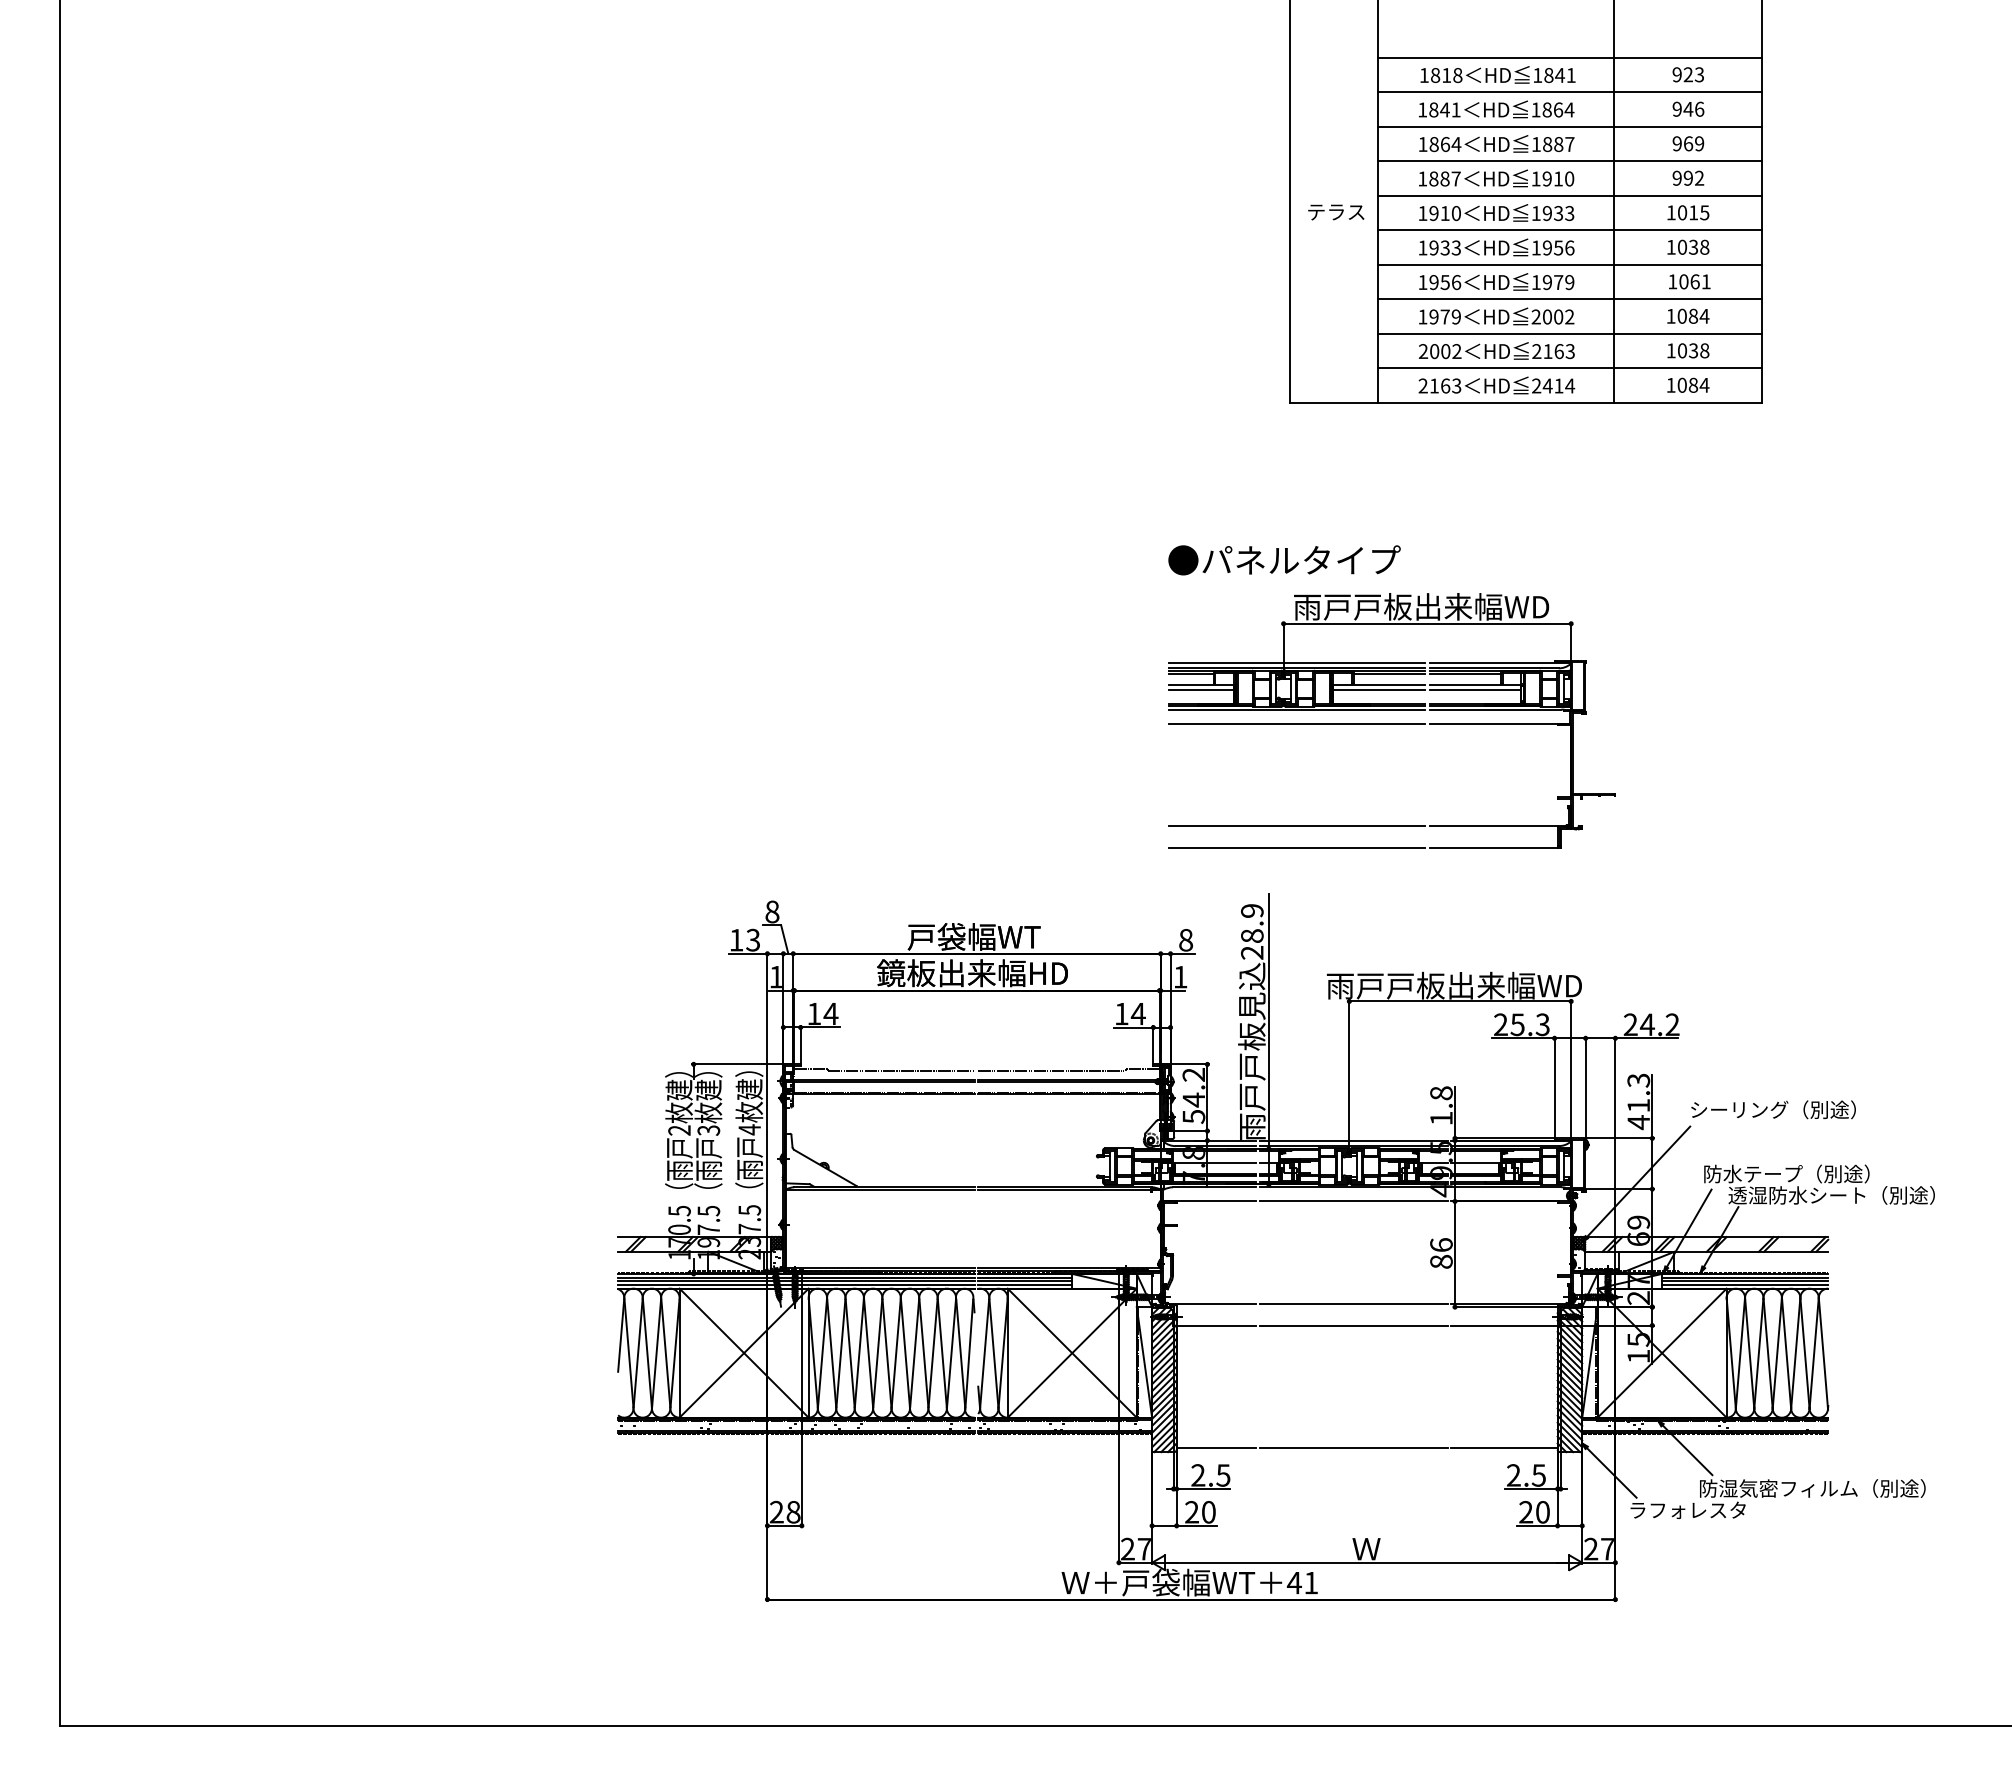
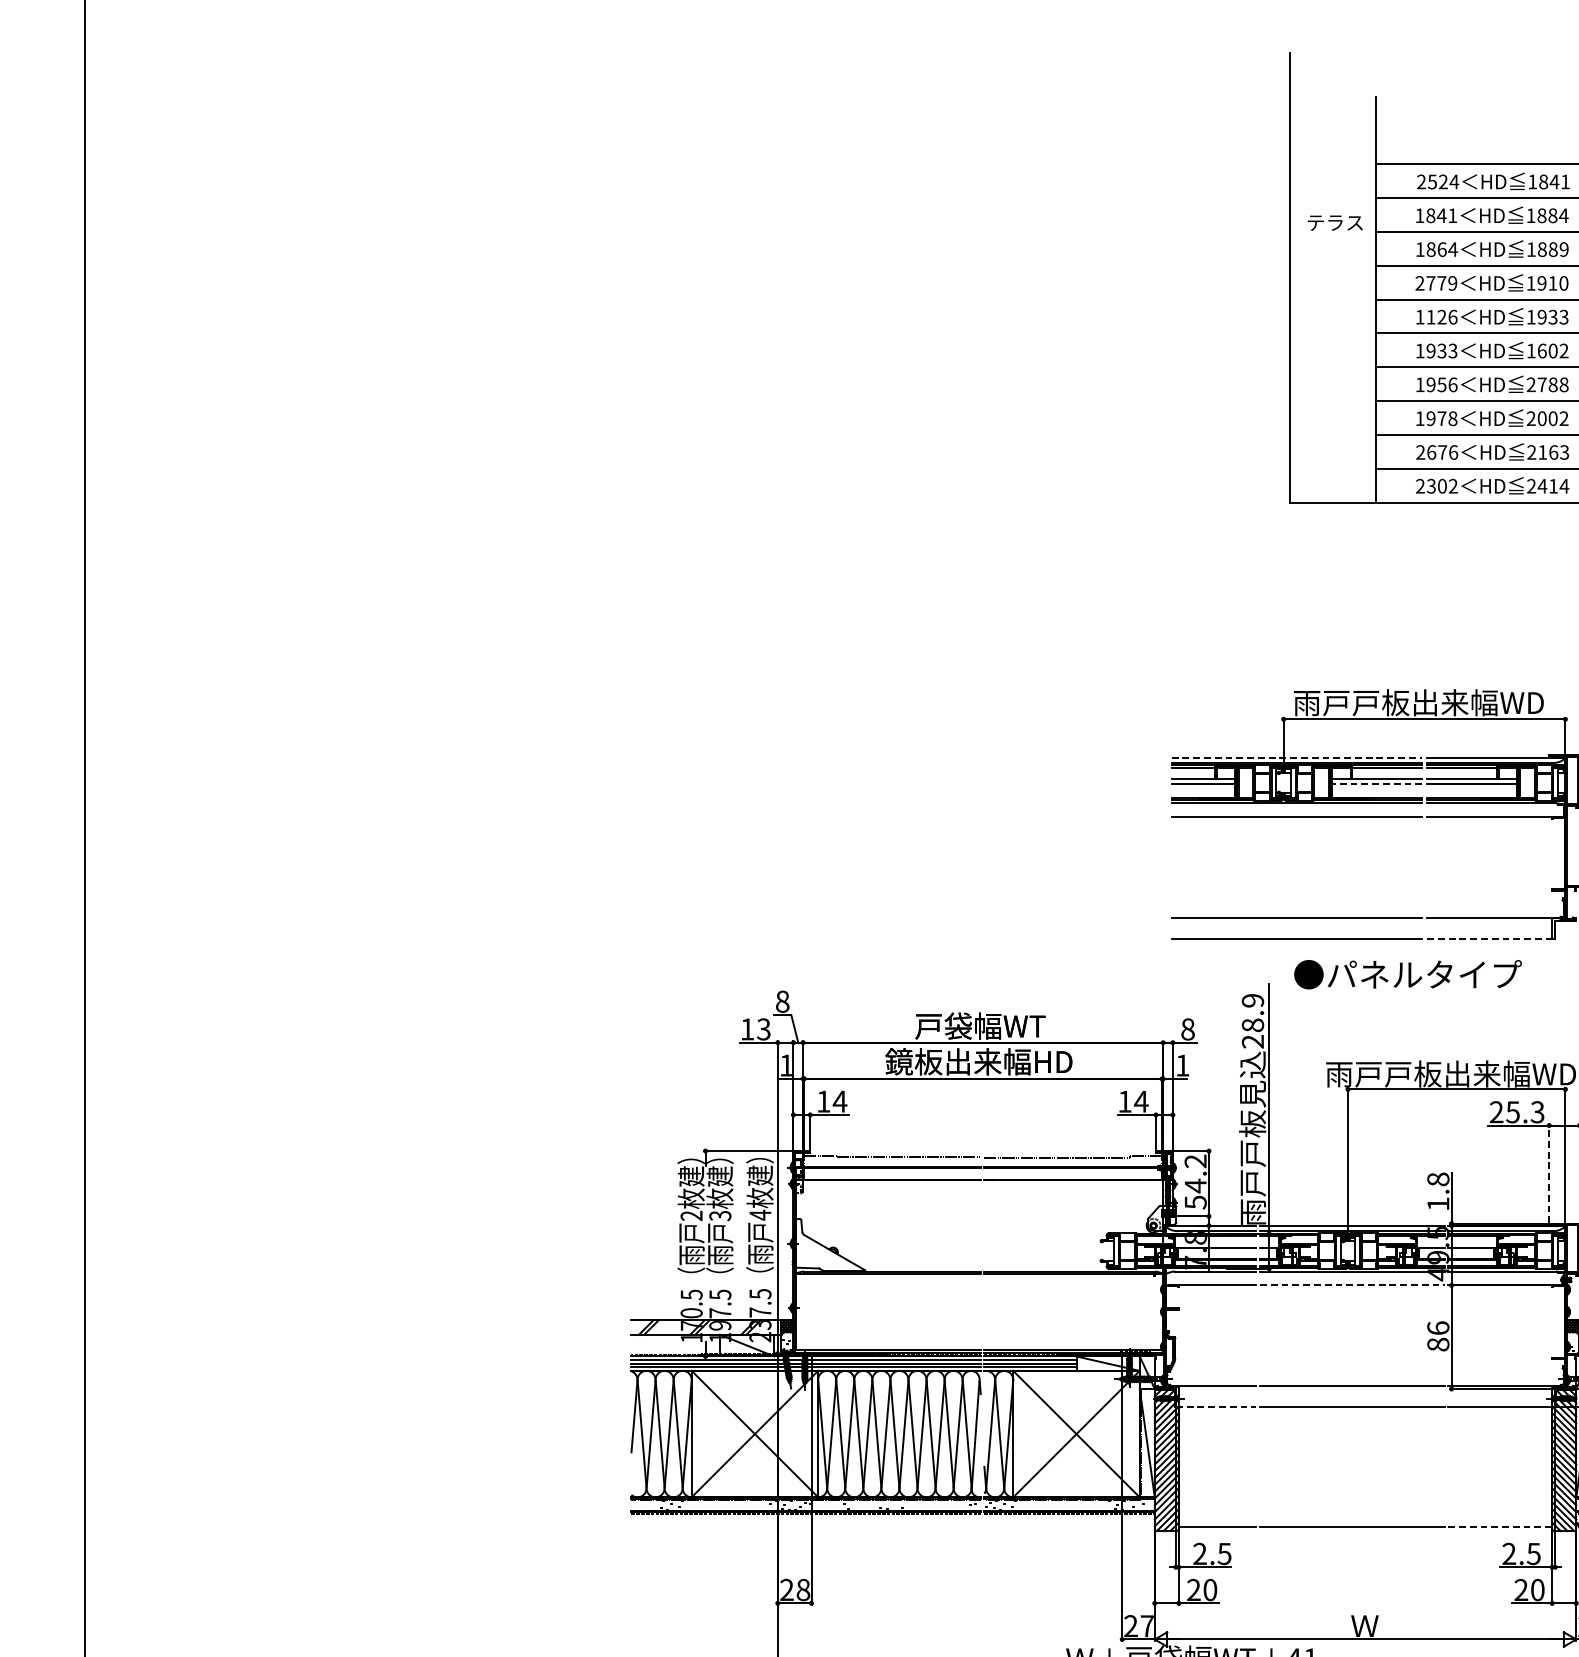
text: (1440, 75) -> (1437, 181), 1818 -> 2524
text: (1558, 109) -> (1553, 215), 1864 -> 1884
text: (1569, 144) -> (1563, 249), 1887 -> 1889
text: (1439, 178) -> (1436, 282), 1887 -> 2779
text: (1336, 212) -> (1335, 223), moved
text: (1445, 213) -> (1442, 317), 1910 -> 1126
text: (1558, 247) -> (1553, 350), 1956 -> 1602
text: (1552, 282) -> (1547, 384), 1979 -> 2788
text: (1455, 316) -> (1452, 418), 1979 -> 1978
text: (1445, 351) -> (1442, 452), 2002 -> 2676
text: (1445, 385) -> (1442, 485), 2163 -> 2302
text: (1284, 560) -> (1407, 974), moved
line: (1297, 662) -> (1297, 757), solid -> dashed
line: (1379, 689) -> (1377, 783), solid -> dashed
line: (1494, 847) -> (1490, 938), solid -> dashed
line: (1554, 1087) -> (1549, 1173), solid -> dashed
line: (1354, 1201) -> (1353, 1285), solid -> dashed
line: (1215, 1325) -> (1216, 1406), solid -> dashed
line: (1505, 1448) -> (1501, 1527), solid -> dashed

